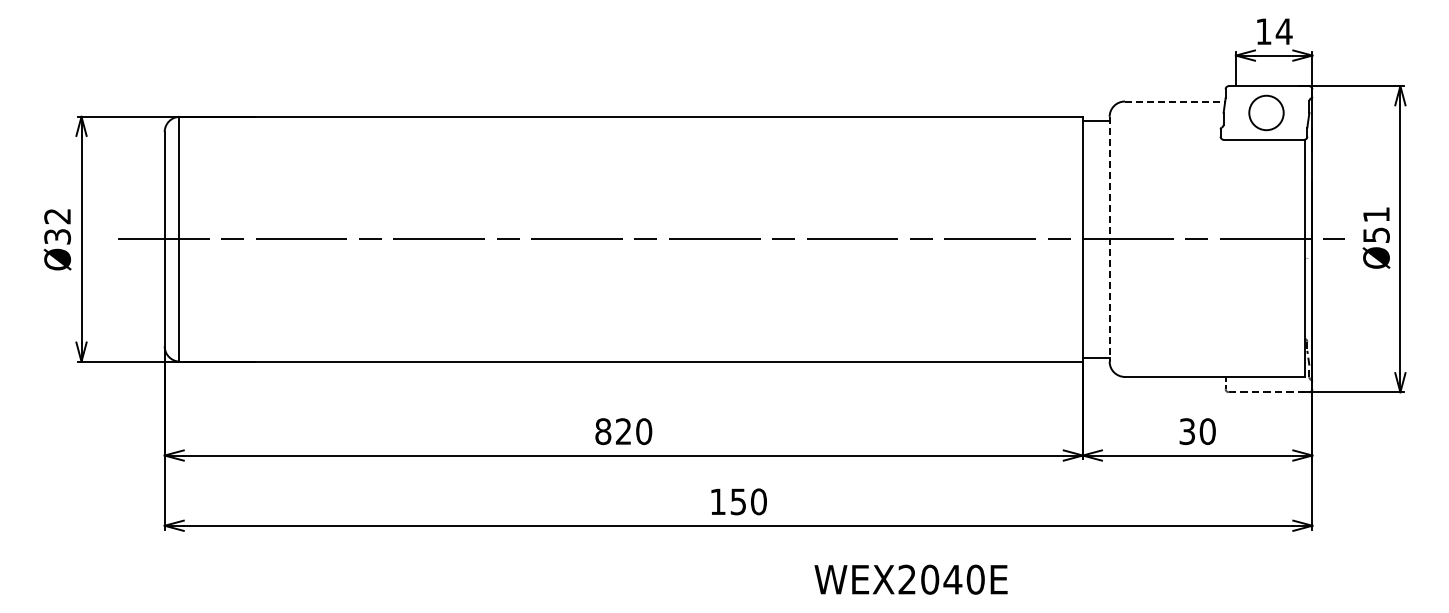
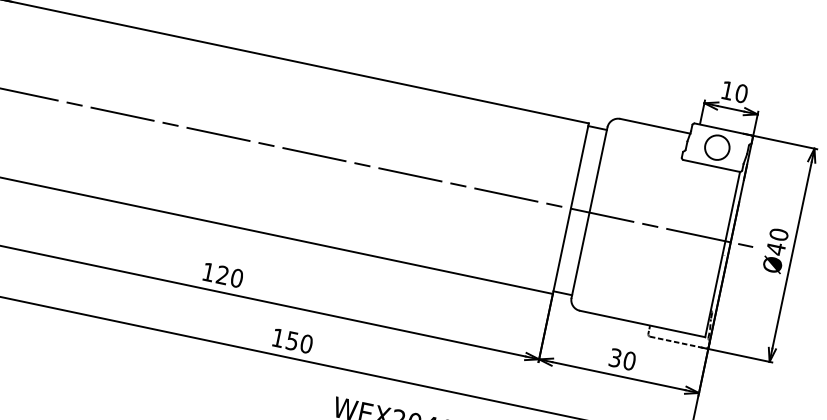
text: (1283, 31) -> (741, 93), 14 -> 10
line: (1175, 101) -> (655, 126), dashed -> solid
text: (1376, 224) -> (777, 241), Ø51 -> Ø40
line: (1109, 239) -> (589, 212), dashed -> solid
text: (603, 431) -> (208, 272), 820 -> 120

